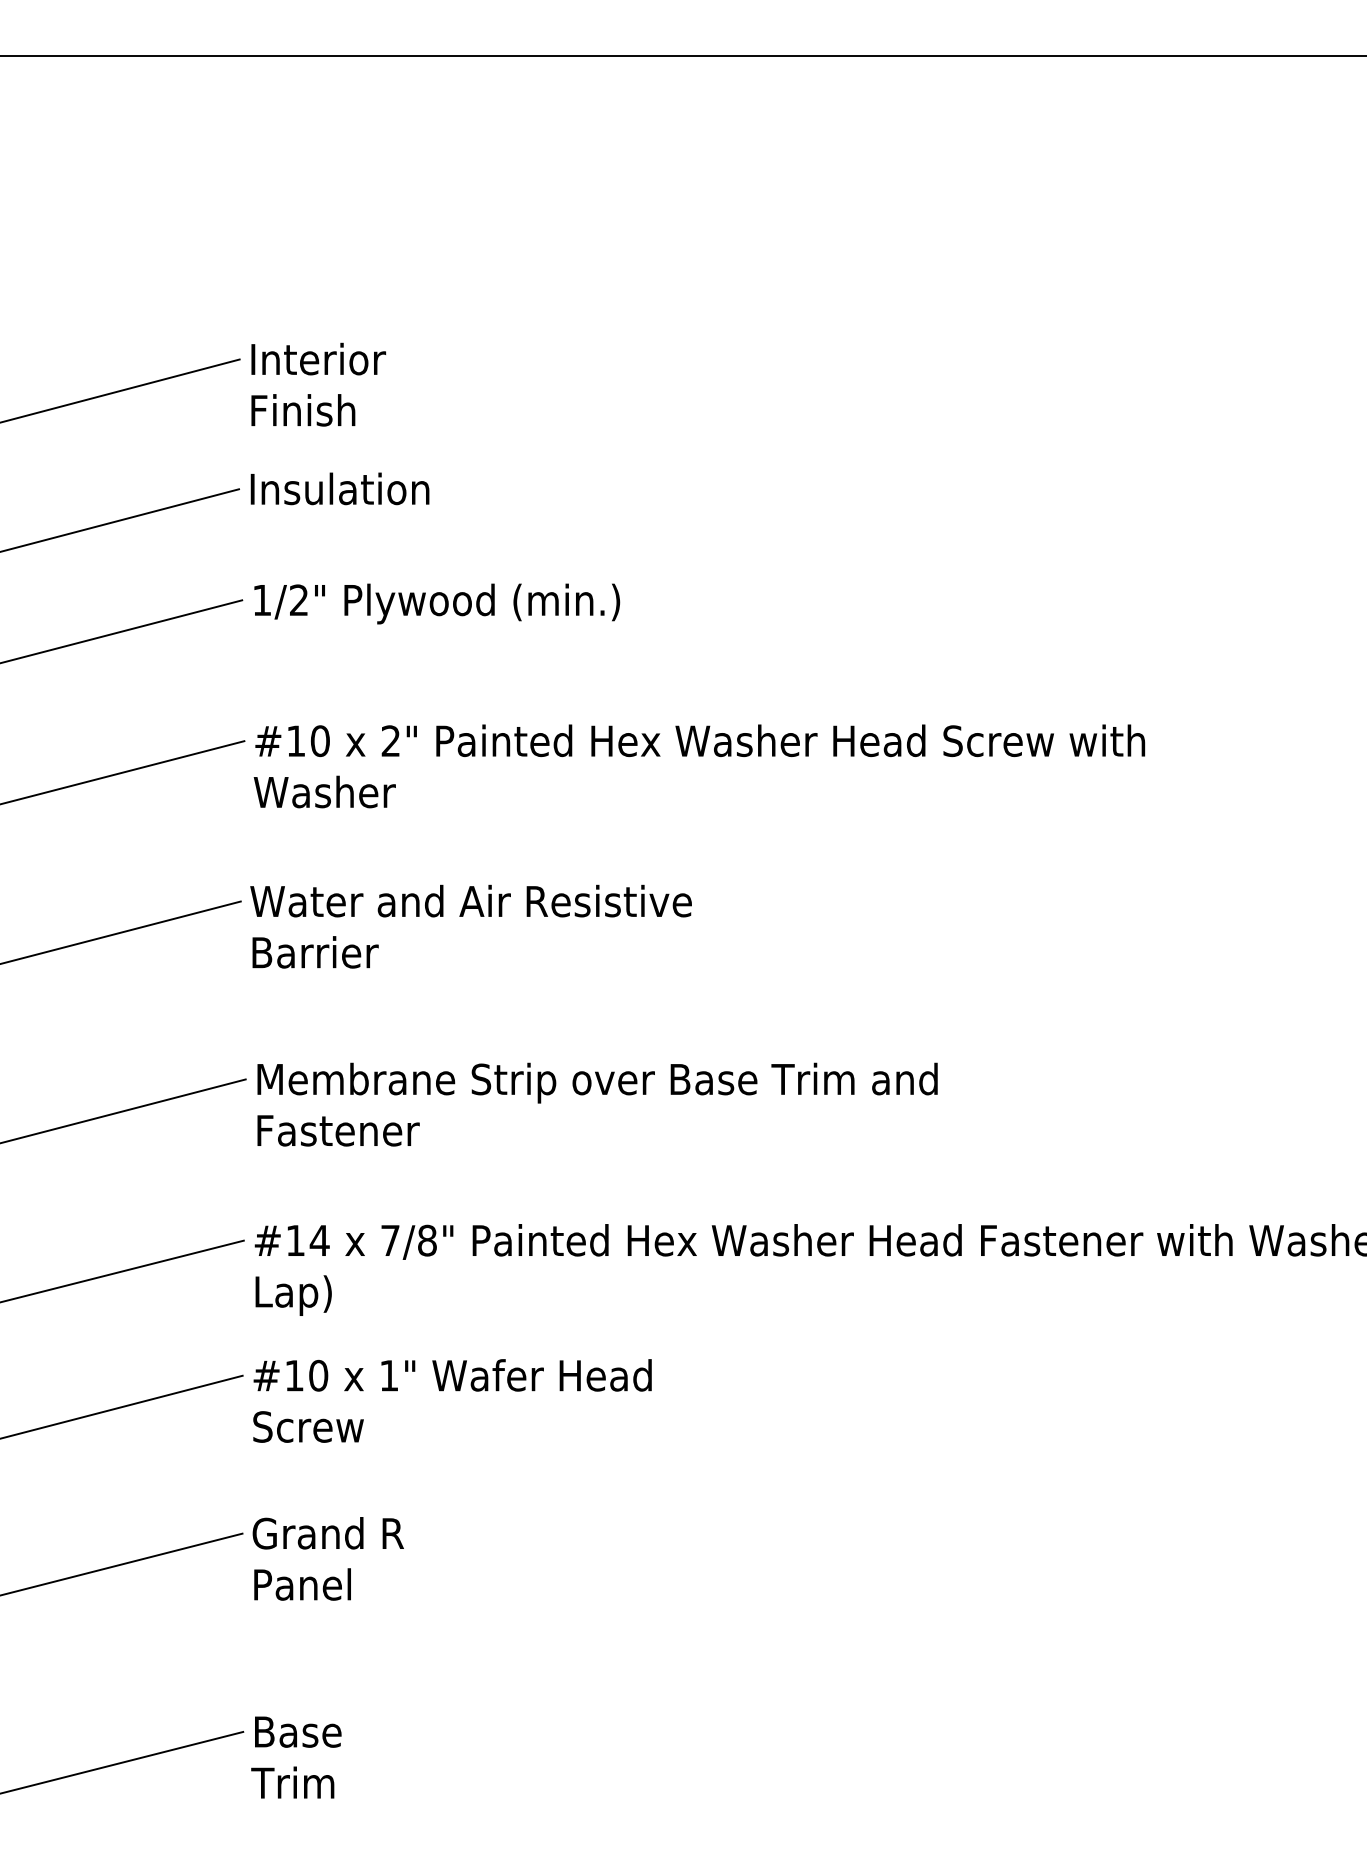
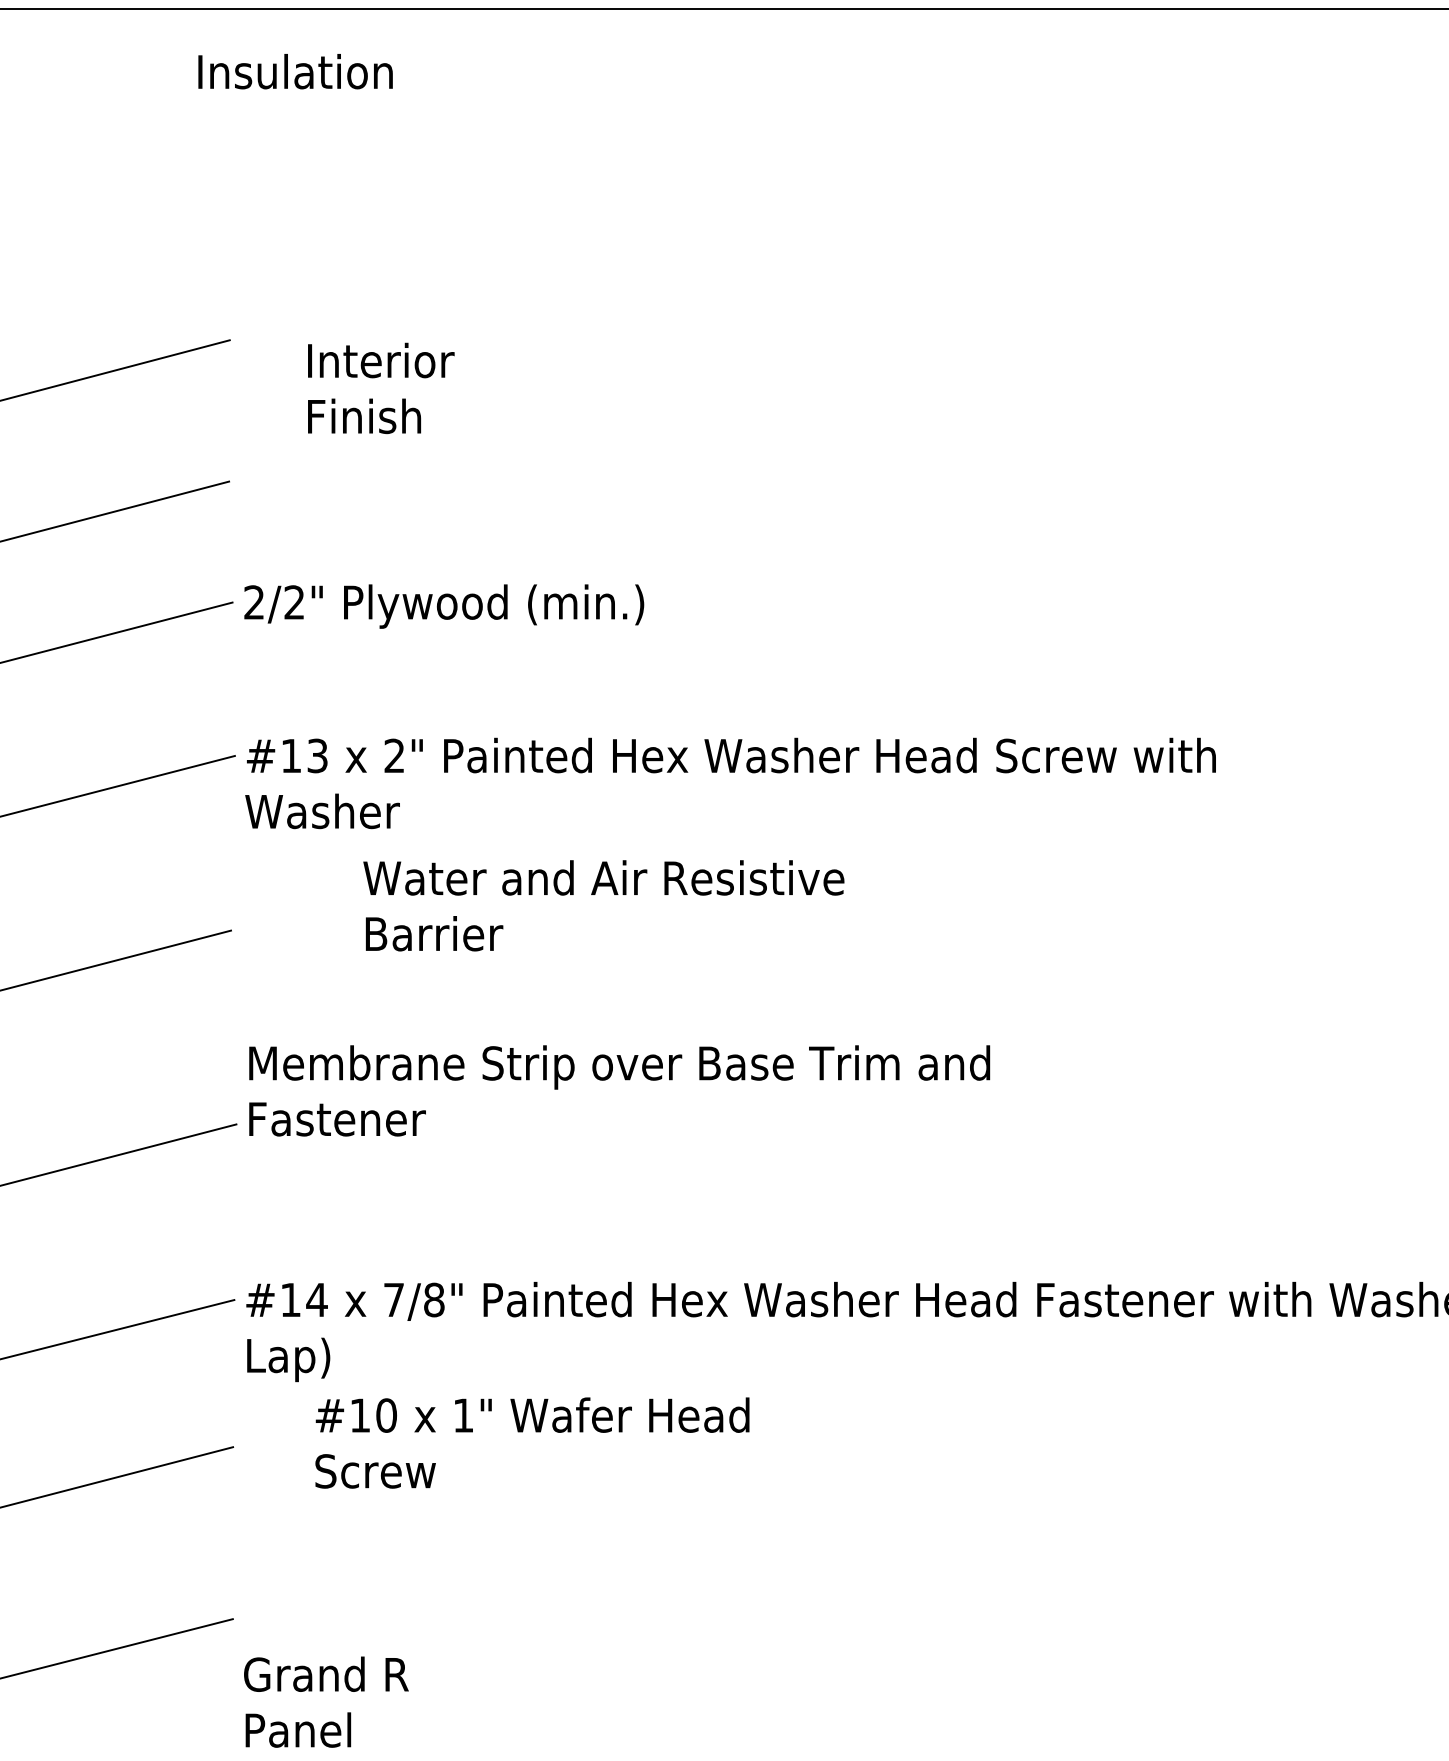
text: (318, 384) -> (381, 388), moved
text: (339, 488) -> (294, 71), moved
text: (261, 599) -> (253, 601), 1/2" -> 2/2"
text: (319, 741) -> (316, 756), #10 -> #13
text: (470, 926) -> (603, 905), moved
text: (597, 1104) -> (619, 1090), moved
text: (452, 1400) -> (532, 1442), moved
text: (327, 1558) -> (325, 1701), moved

